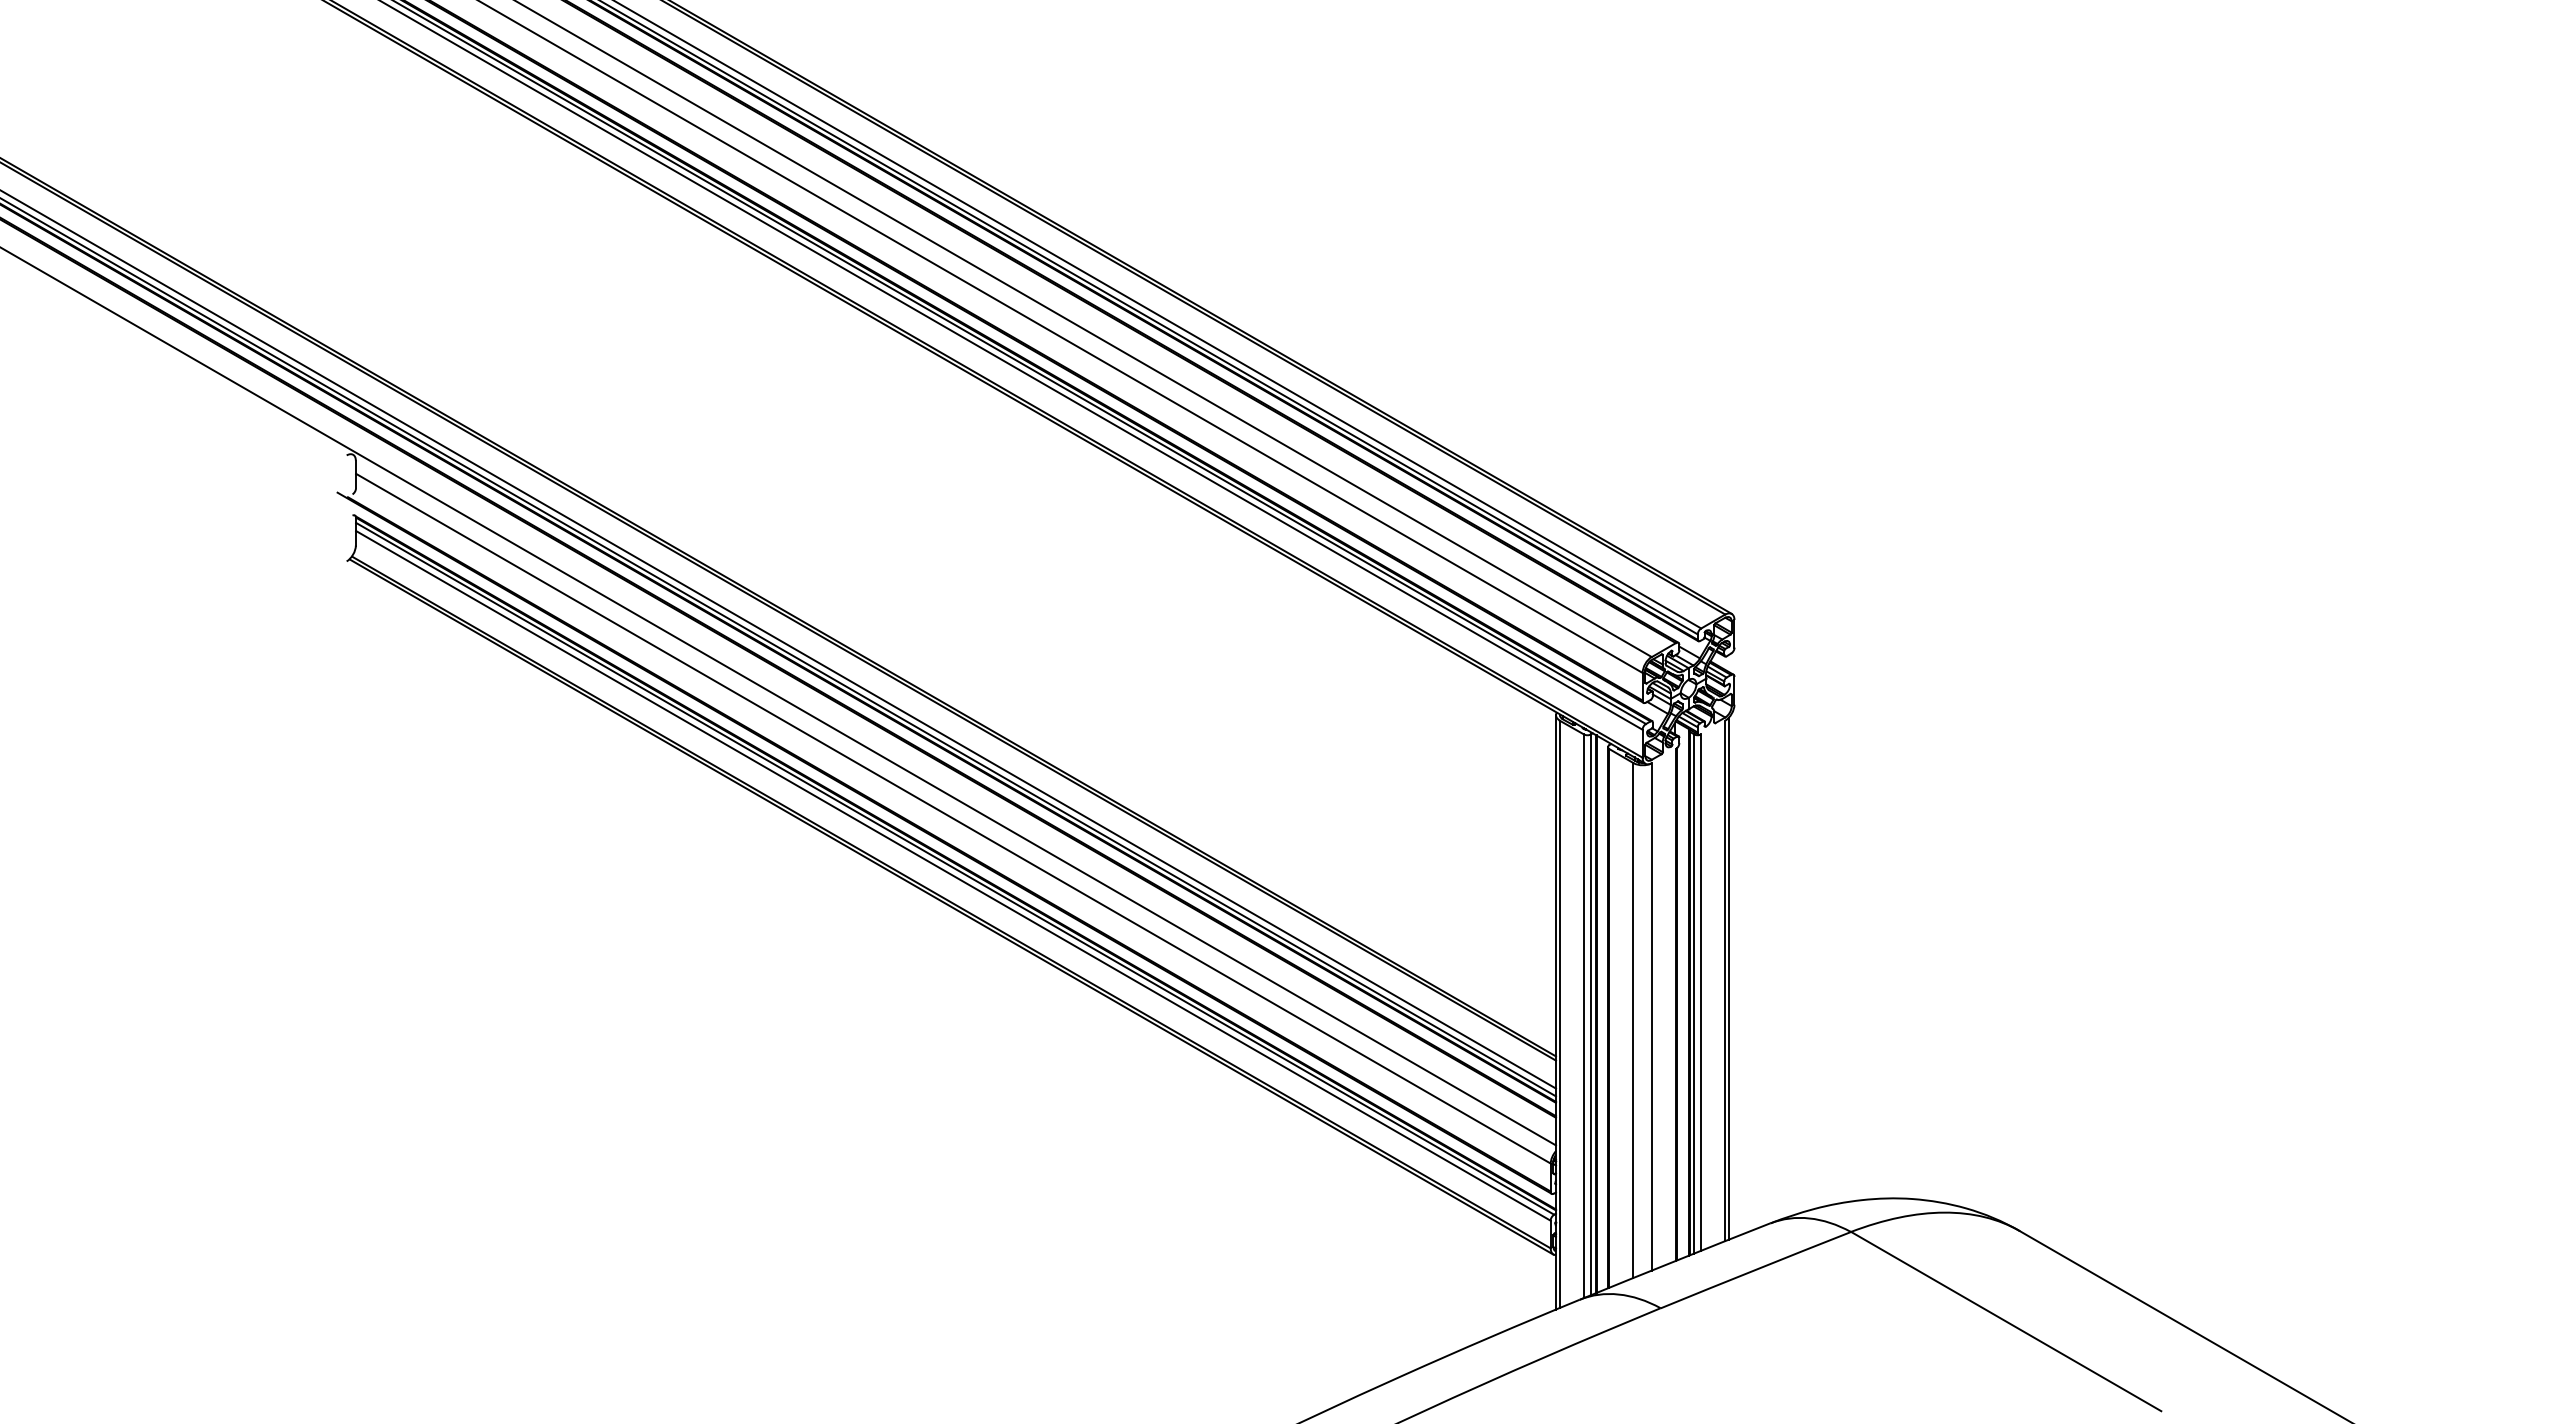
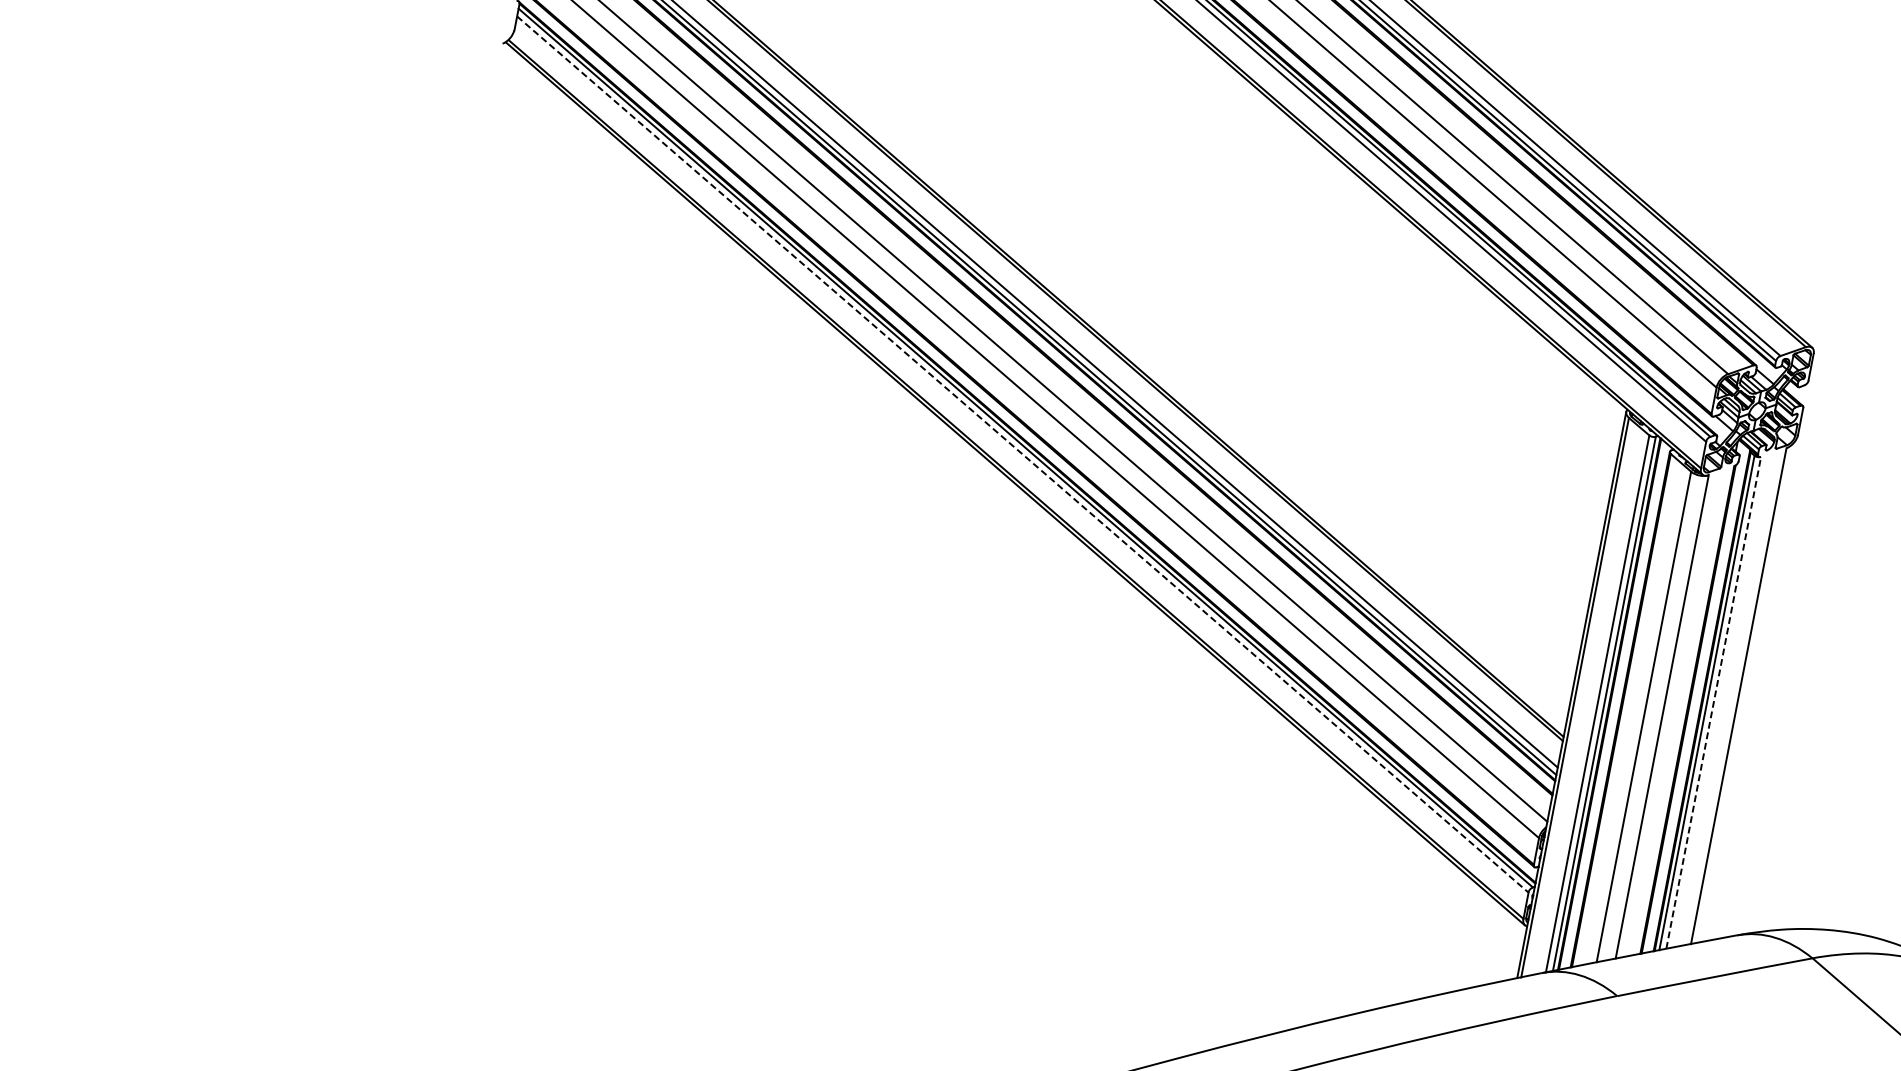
line: (953, 875) -> (1022, 454), solid -> dashed
line: (1729, 978) -> (1743, 694), removed
line: (1701, 992) -> (1713, 702), solid -> dashed

